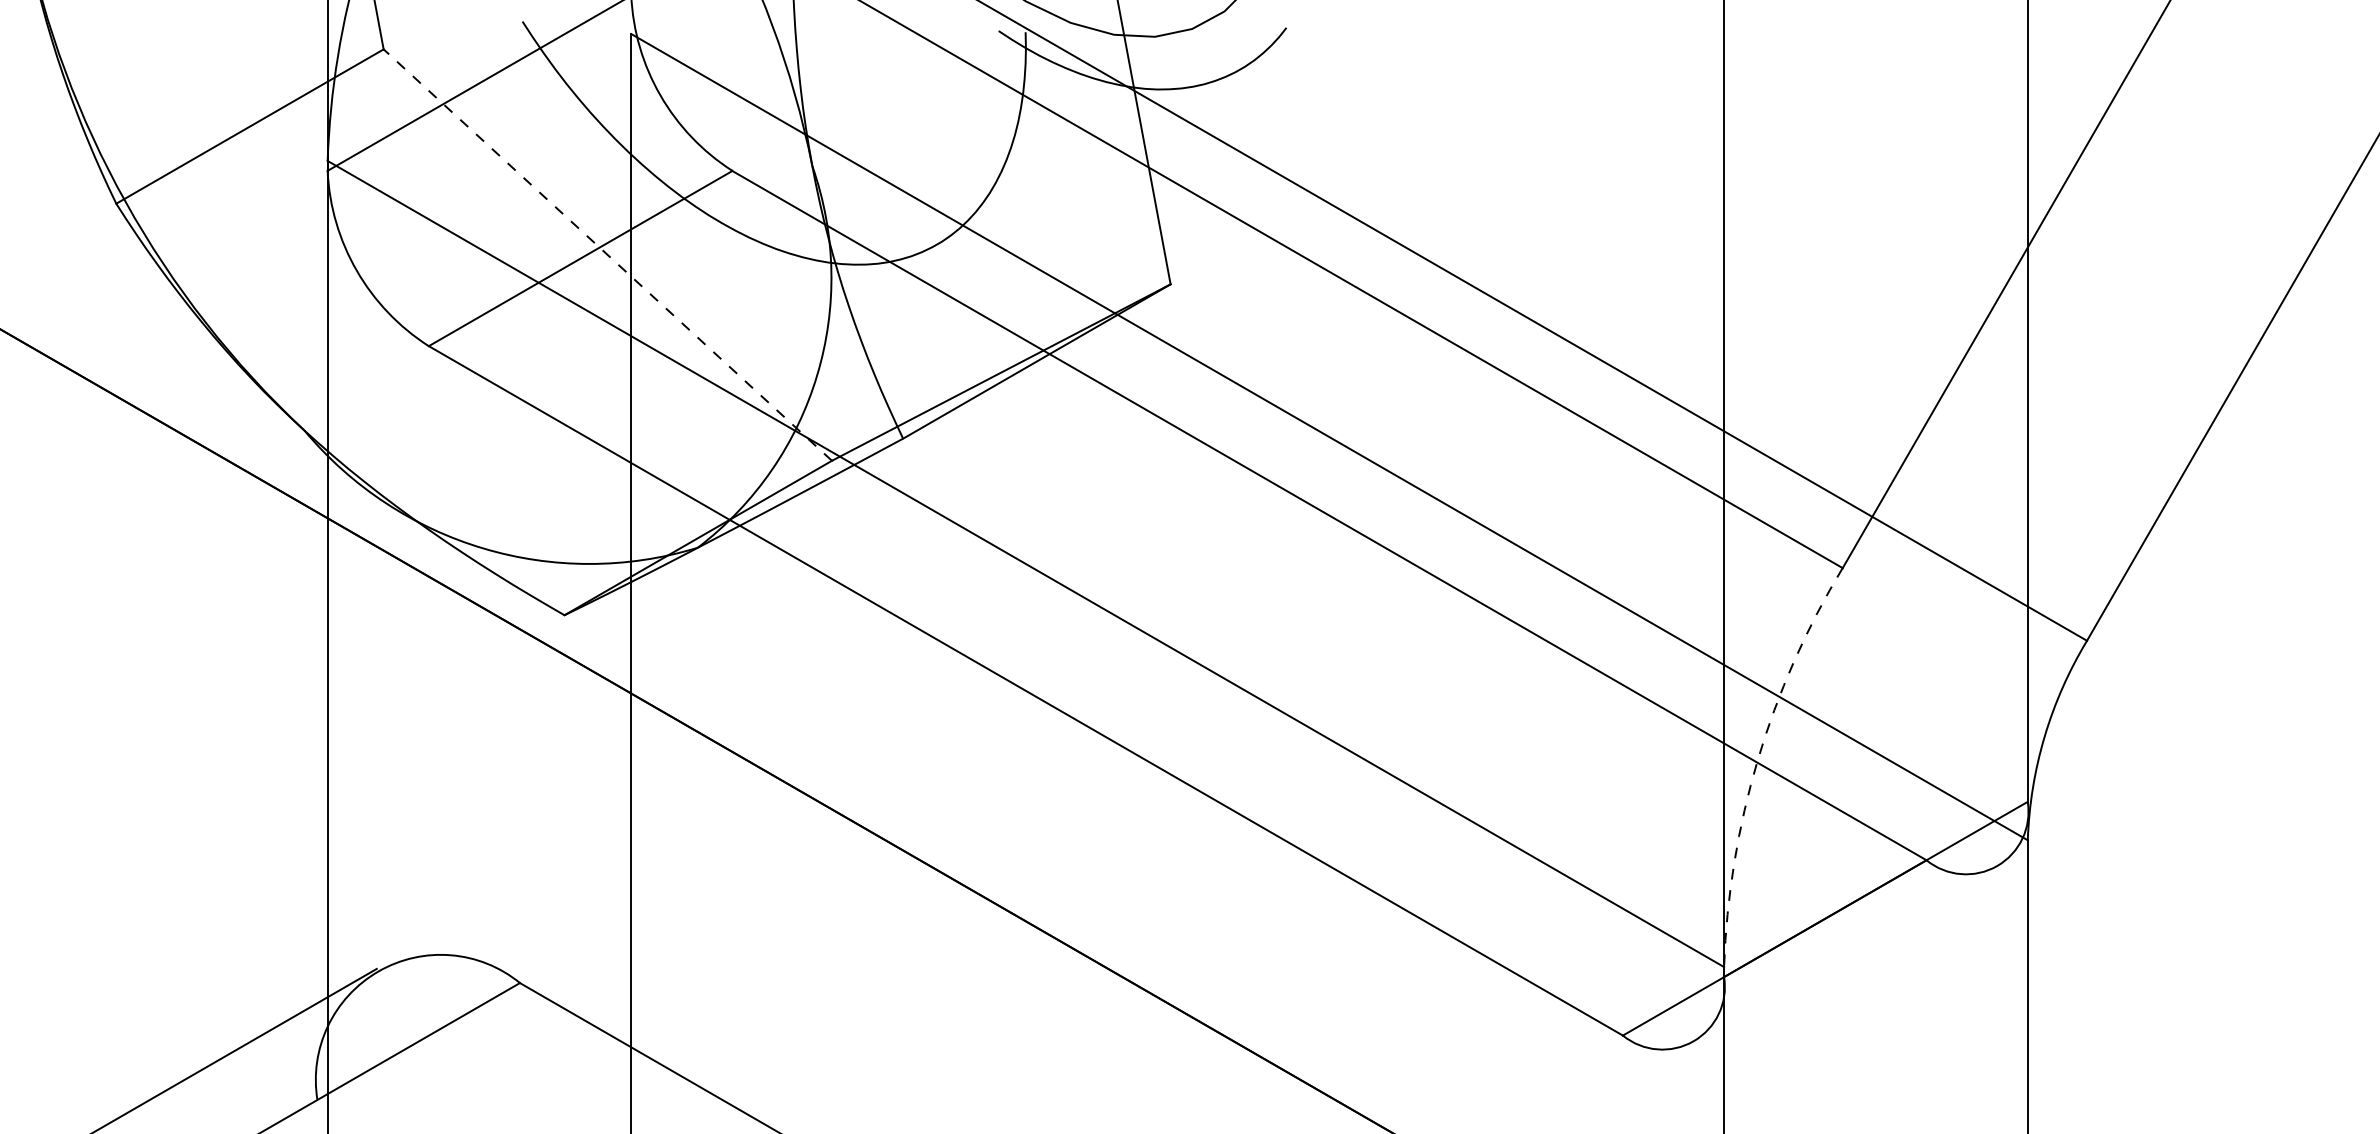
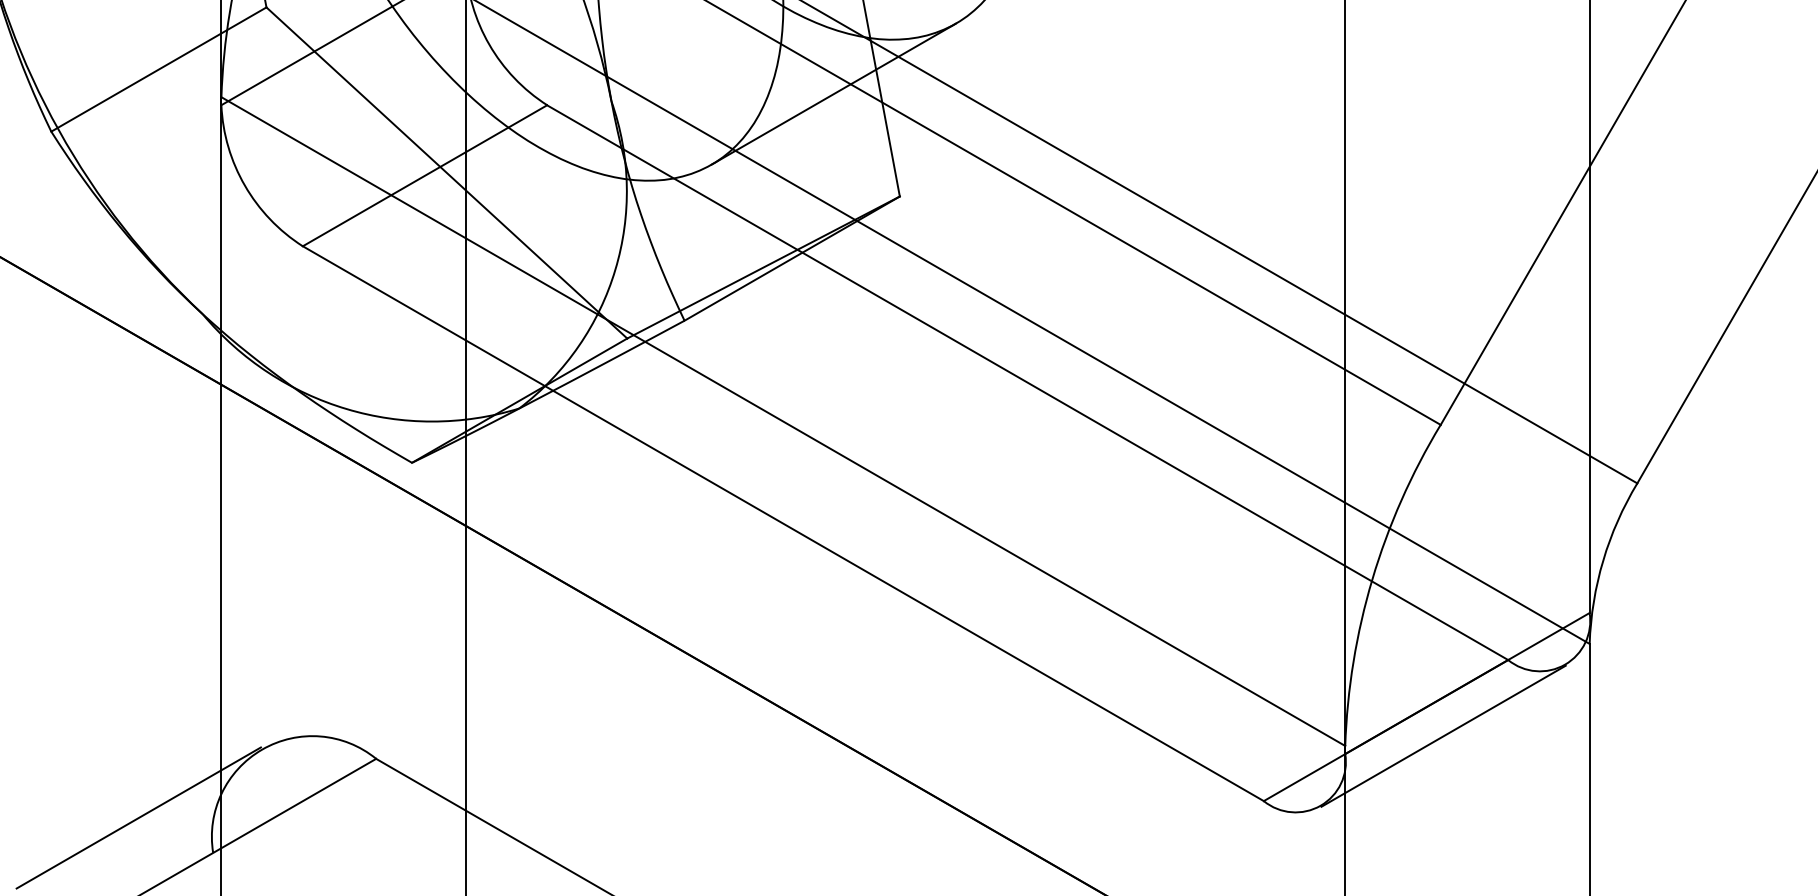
line: (1088, 156) -> (833, 93), added
line: (607, 254) -> (446, 172), dashed -> solid
arc: (1757, 760) -> (1372, 579), dashed -> solid
line: (1846, 954) -> (1443, 735), added

